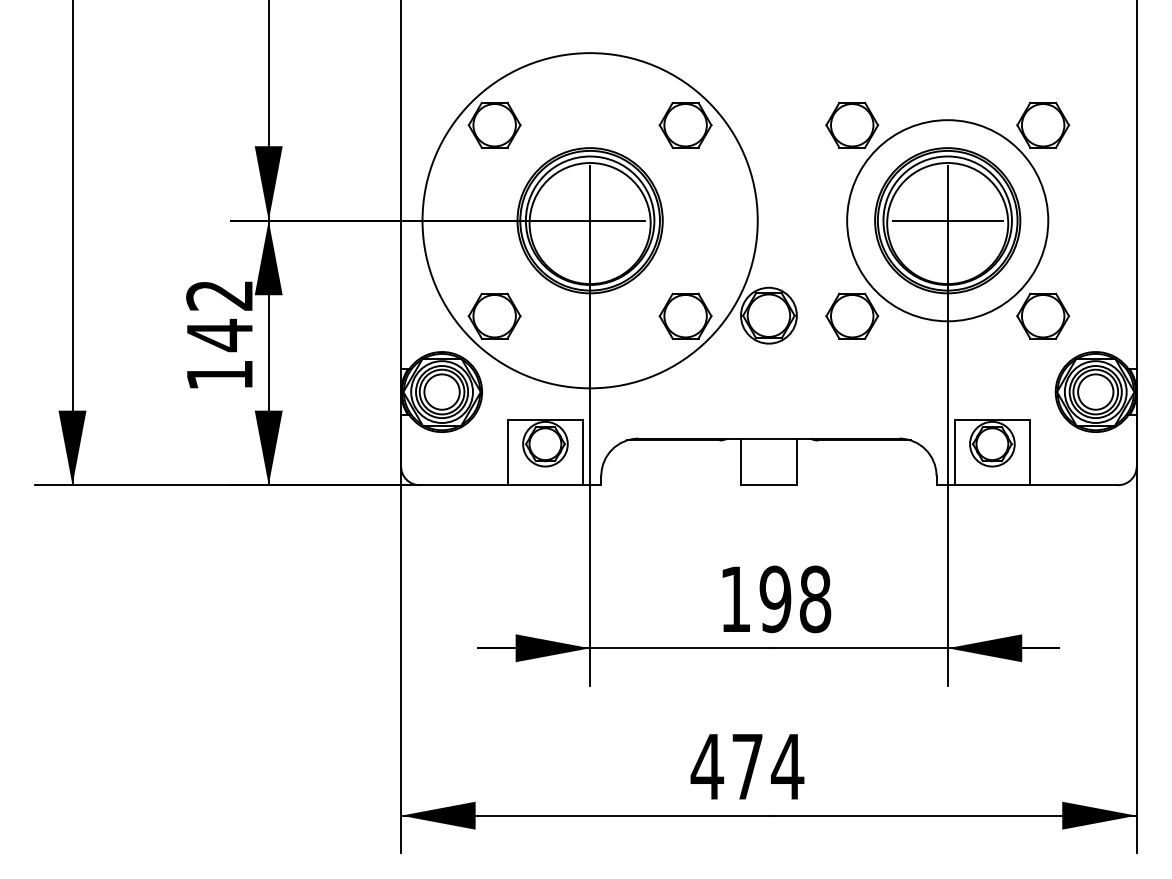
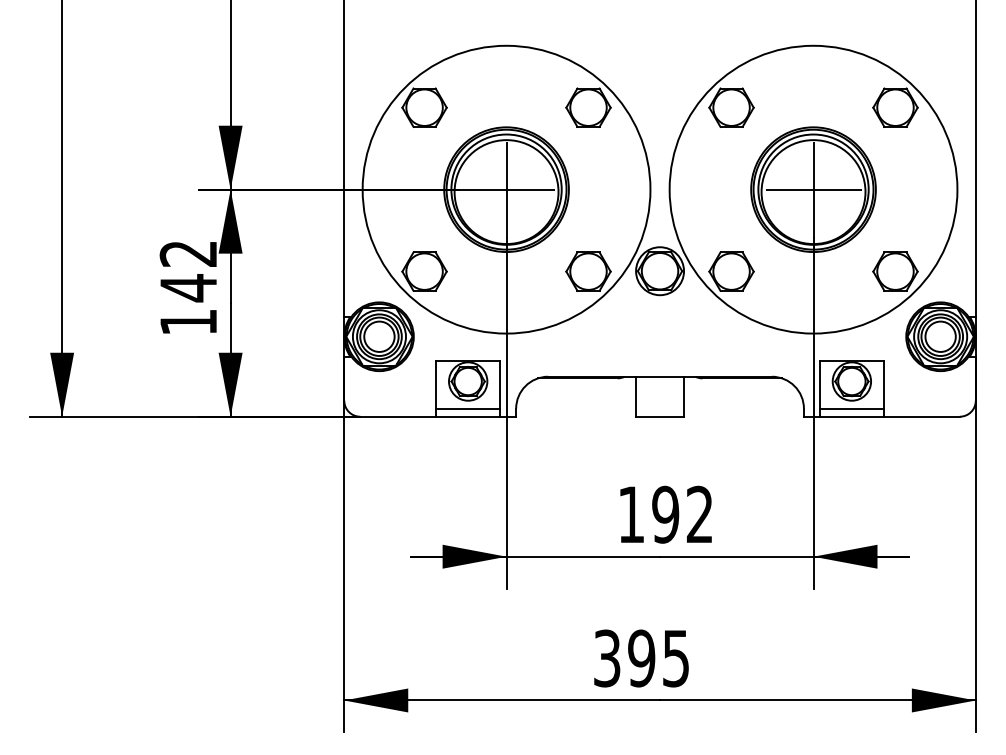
circle: (947, 220) -> (813, 189), size x1.67
line: (545, 475) -> (468, 408), added
line: (991, 475) -> (851, 408), added
text: (814, 599) -> (699, 514), 198 -> 192
text: (747, 766) -> (641, 658), 474 -> 395

